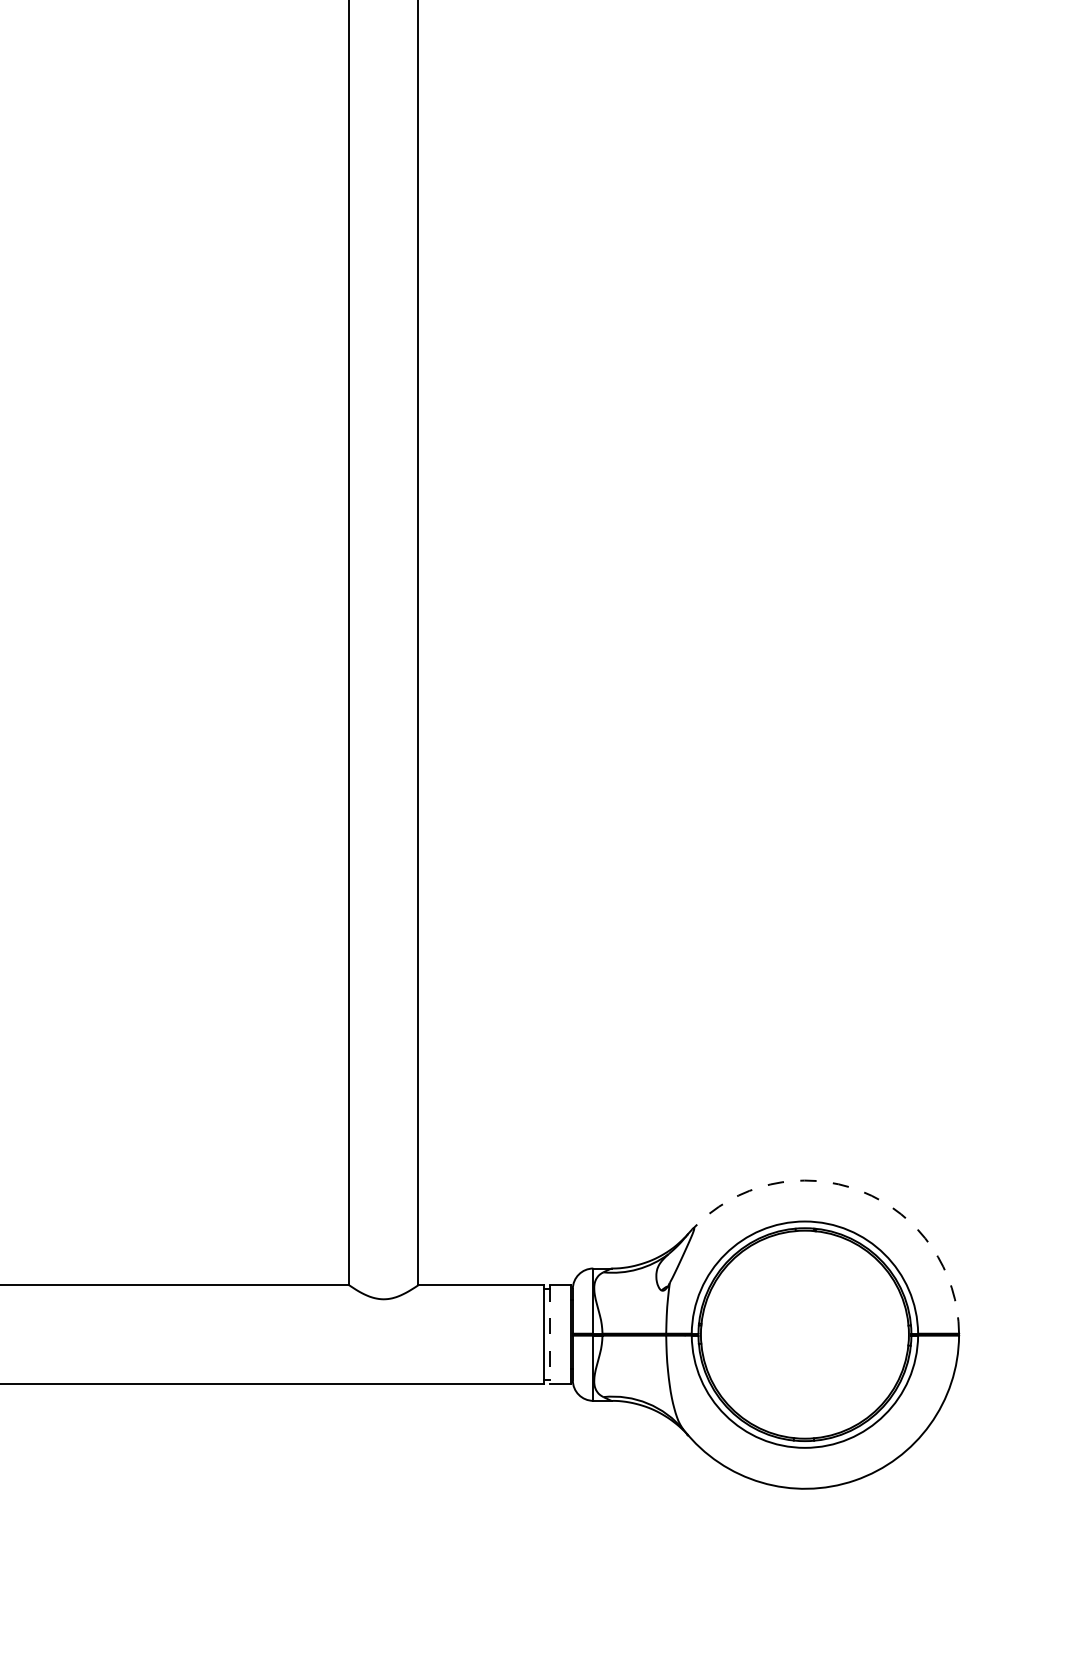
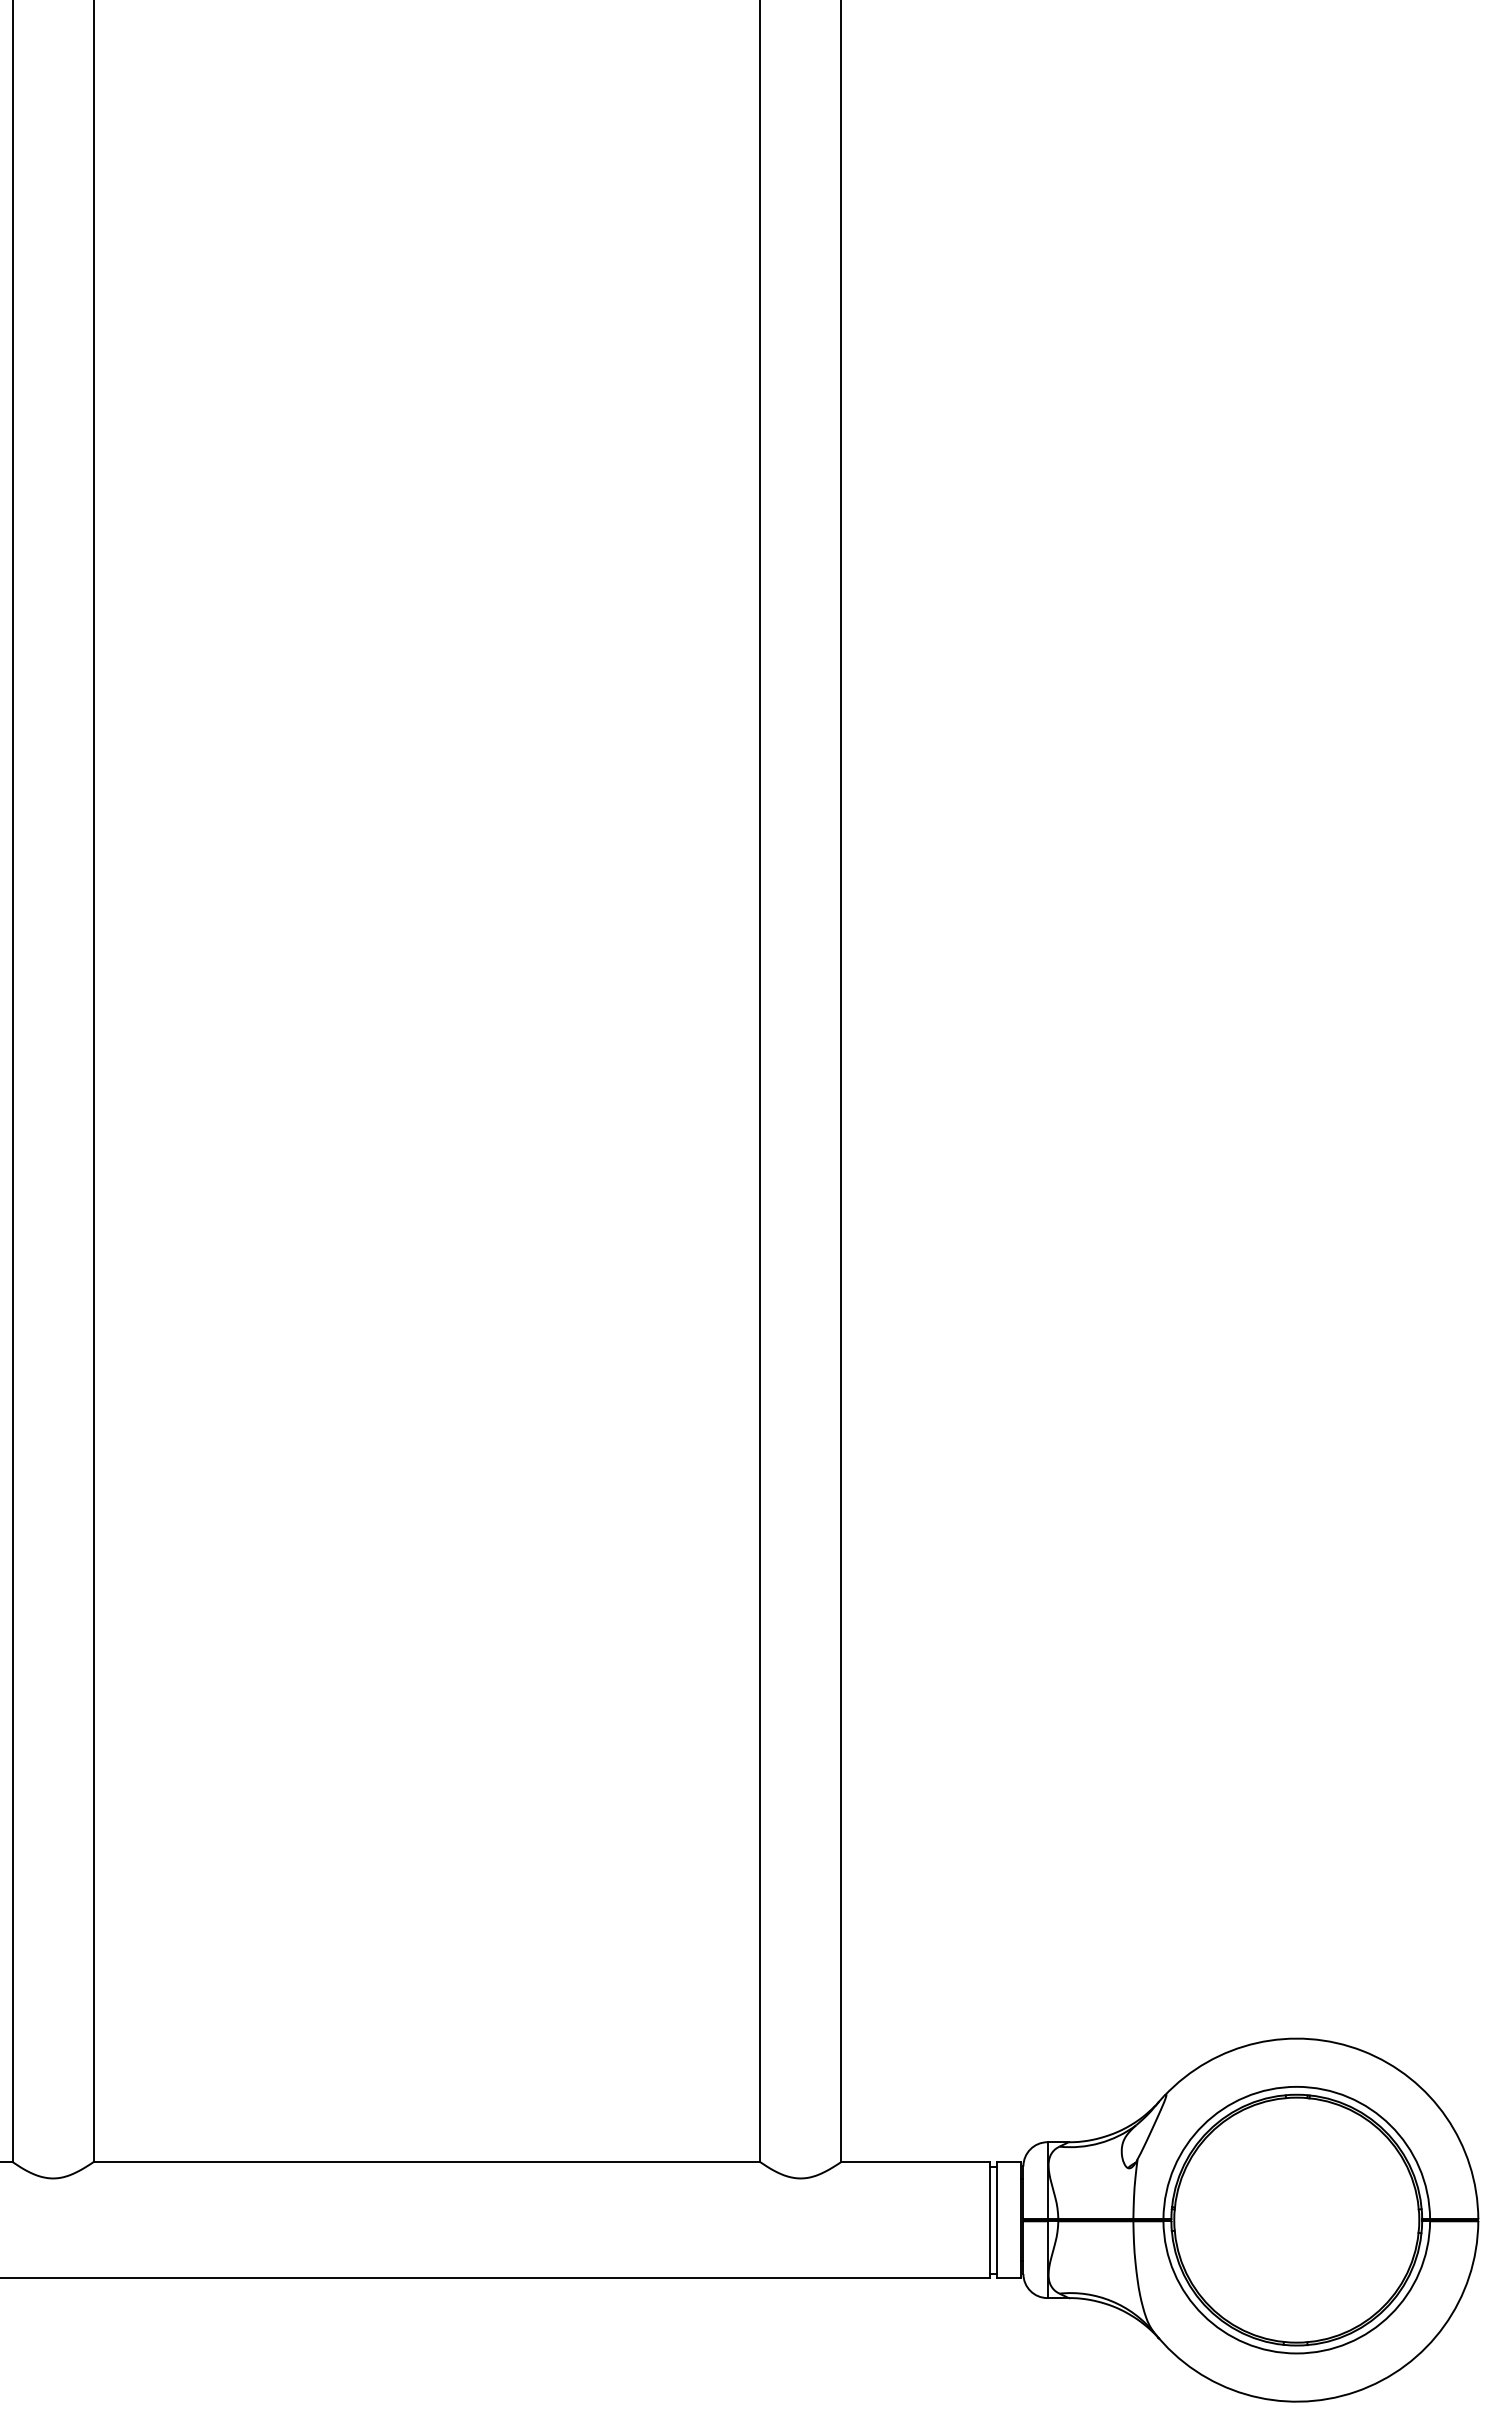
arc: (860, 1191) -> (1362, 2051), dashed -> solid
line: (550, 1334) -> (996, 2220), dashed -> solid

